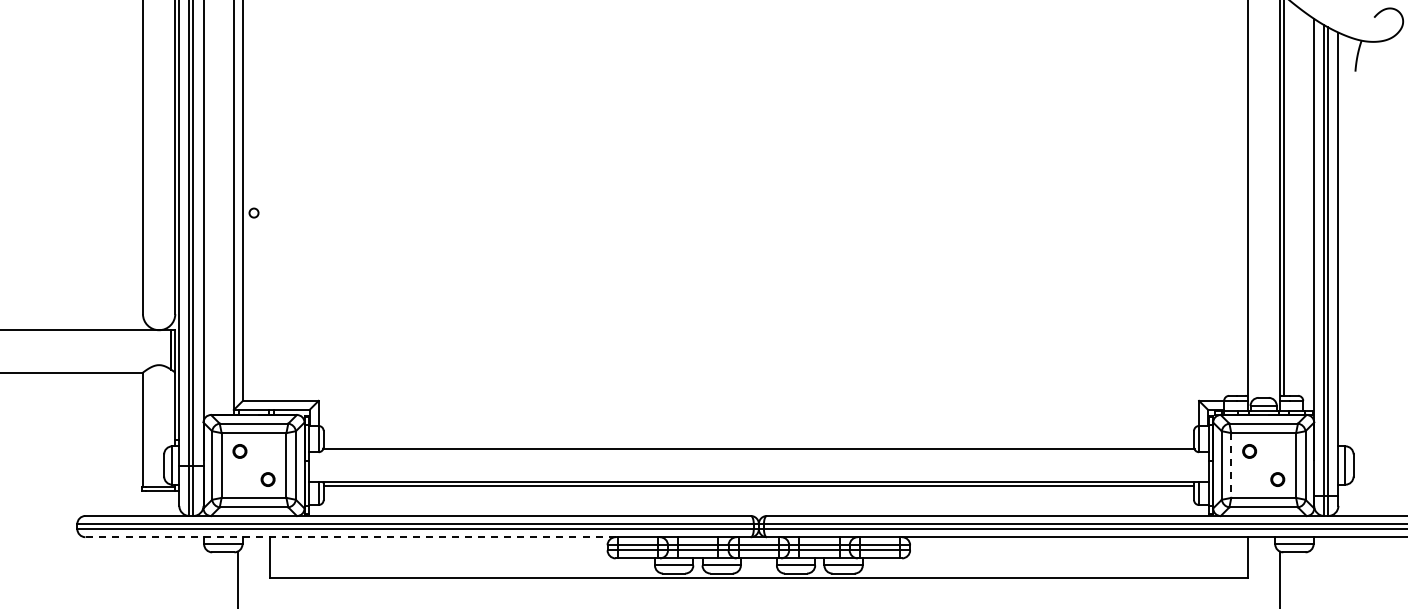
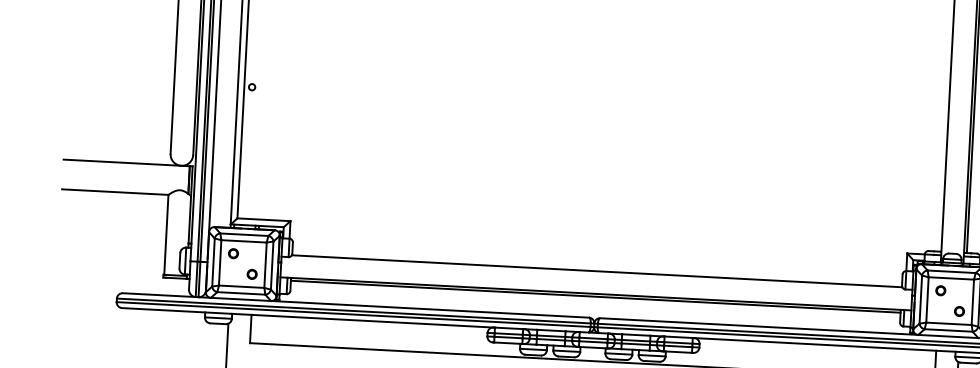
line: (1231, 466) -> (927, 300), dashed -> solid
line: (350, 537) -> (307, 318), dashed -> solid

